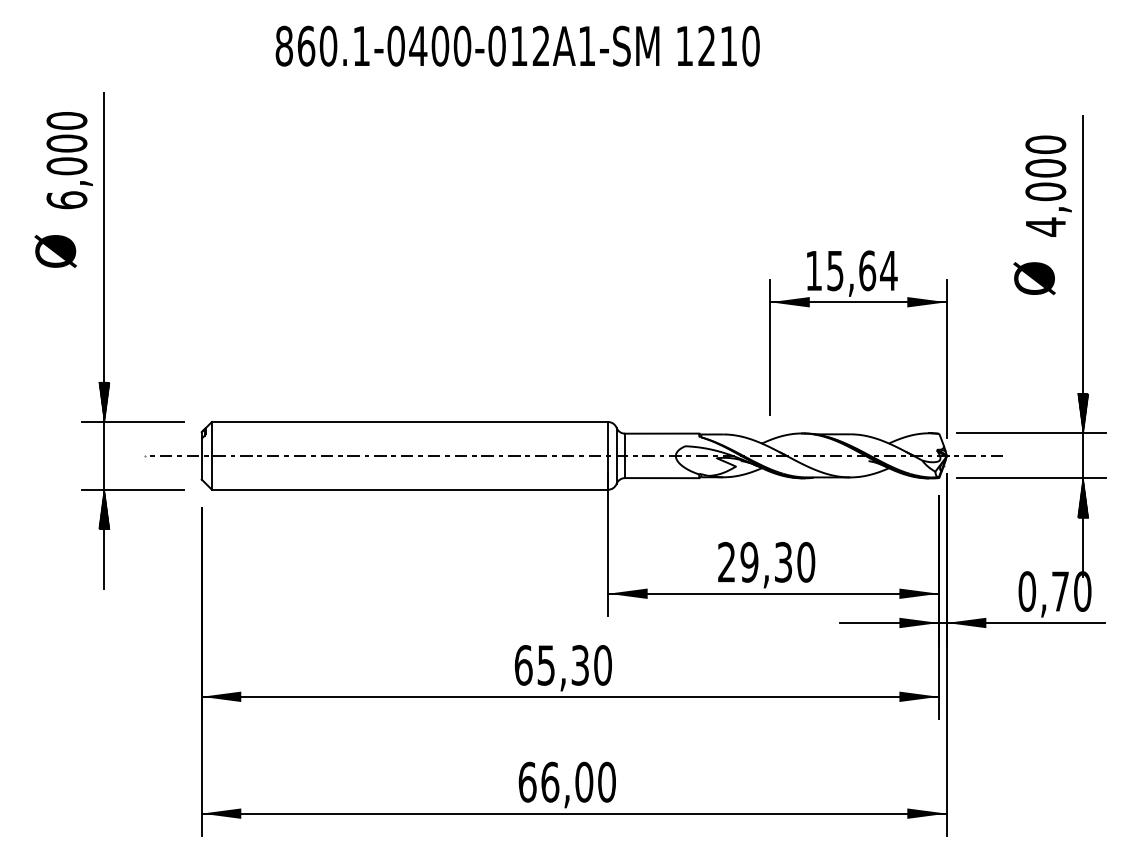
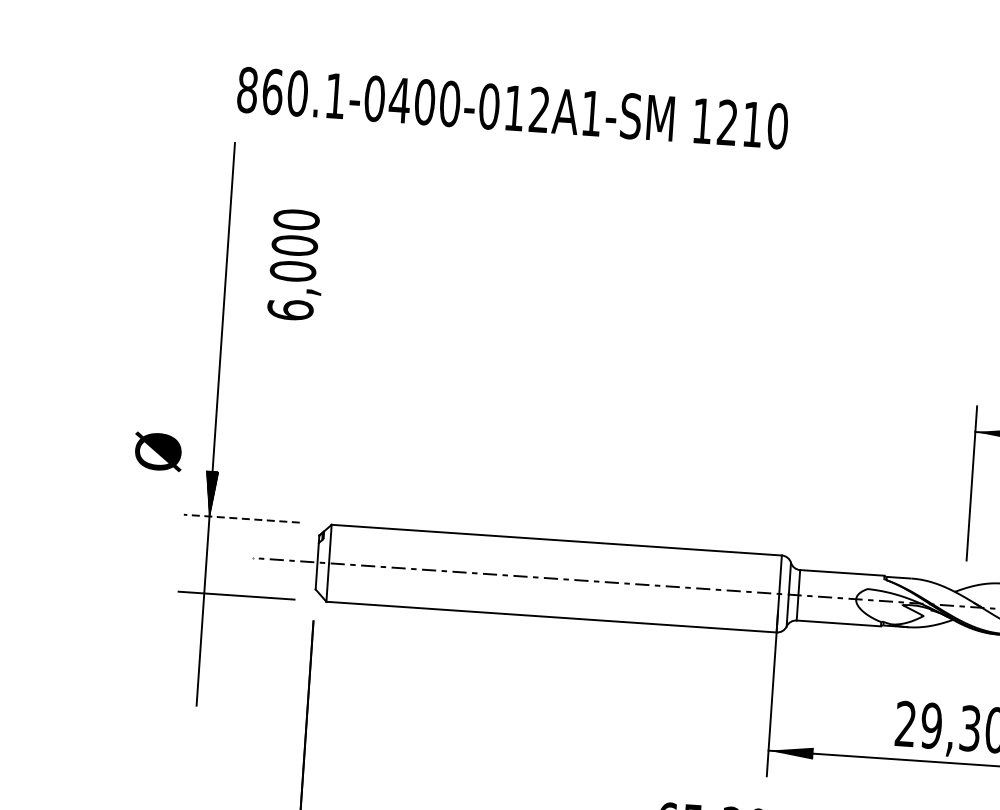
text: (517, 45) -> (512, 107), moved
text: (69, 160) -> (296, 265), moved
text: (55, 251) -> (158, 451), moved
line: (132, 422) -> (241, 519), solid -> dashed
hatch: (104, 509) -> (202, 615), removed

